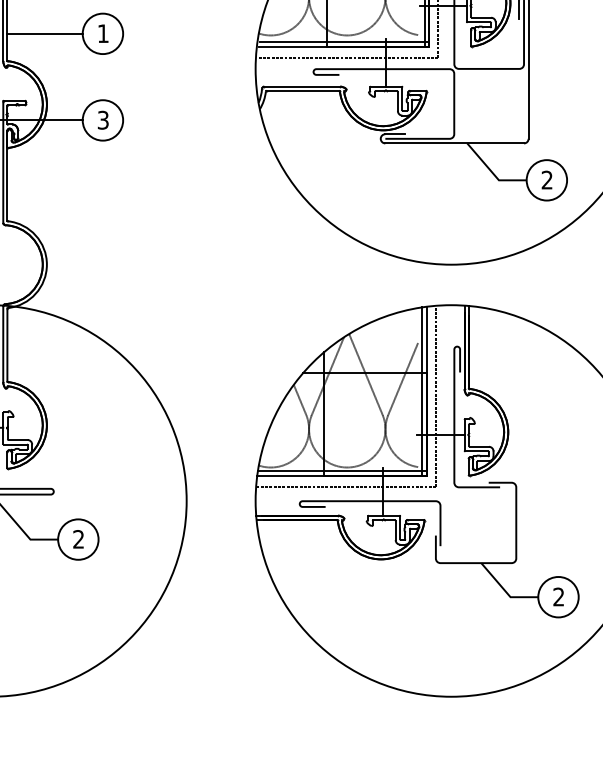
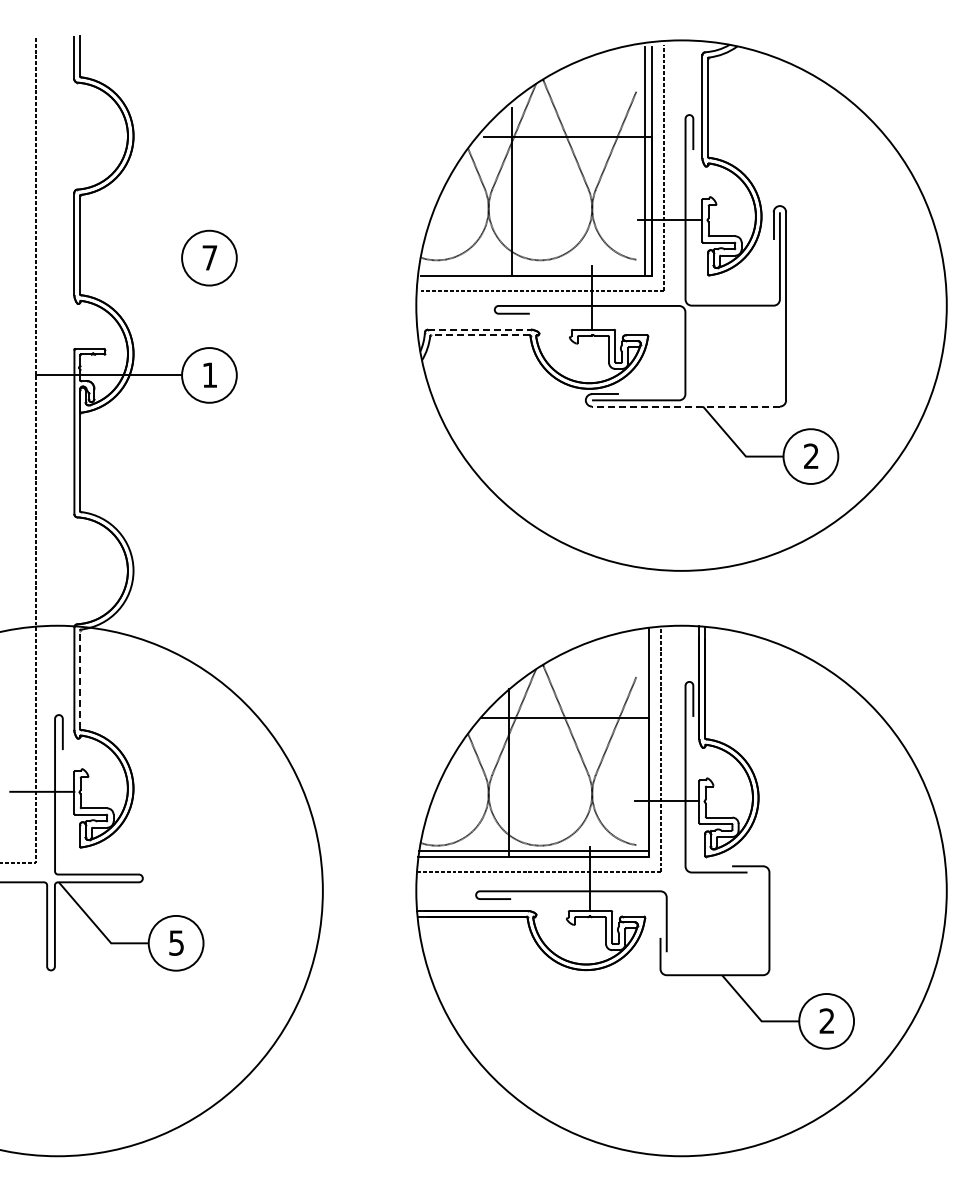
text: (102, 33) -> (209, 257), 1 -> 7
line: (45, 34) -> (131, 258), removed
line: (344, 42) -> (536, 269), removed
line: (302, 86) -> (479, 329), solid -> dashed
line: (302, 90) -> (479, 335), solid -> dashed
text: (102, 120) -> (209, 375), 3 -> 1
line: (454, 143) -> (685, 406), solid -> dashed
line: (7, 344) -> (80, 679), solid -> dashed
line: (422, 391) -> (642, 742), removed
text: (78, 538) -> (176, 942), 2 -> 5

